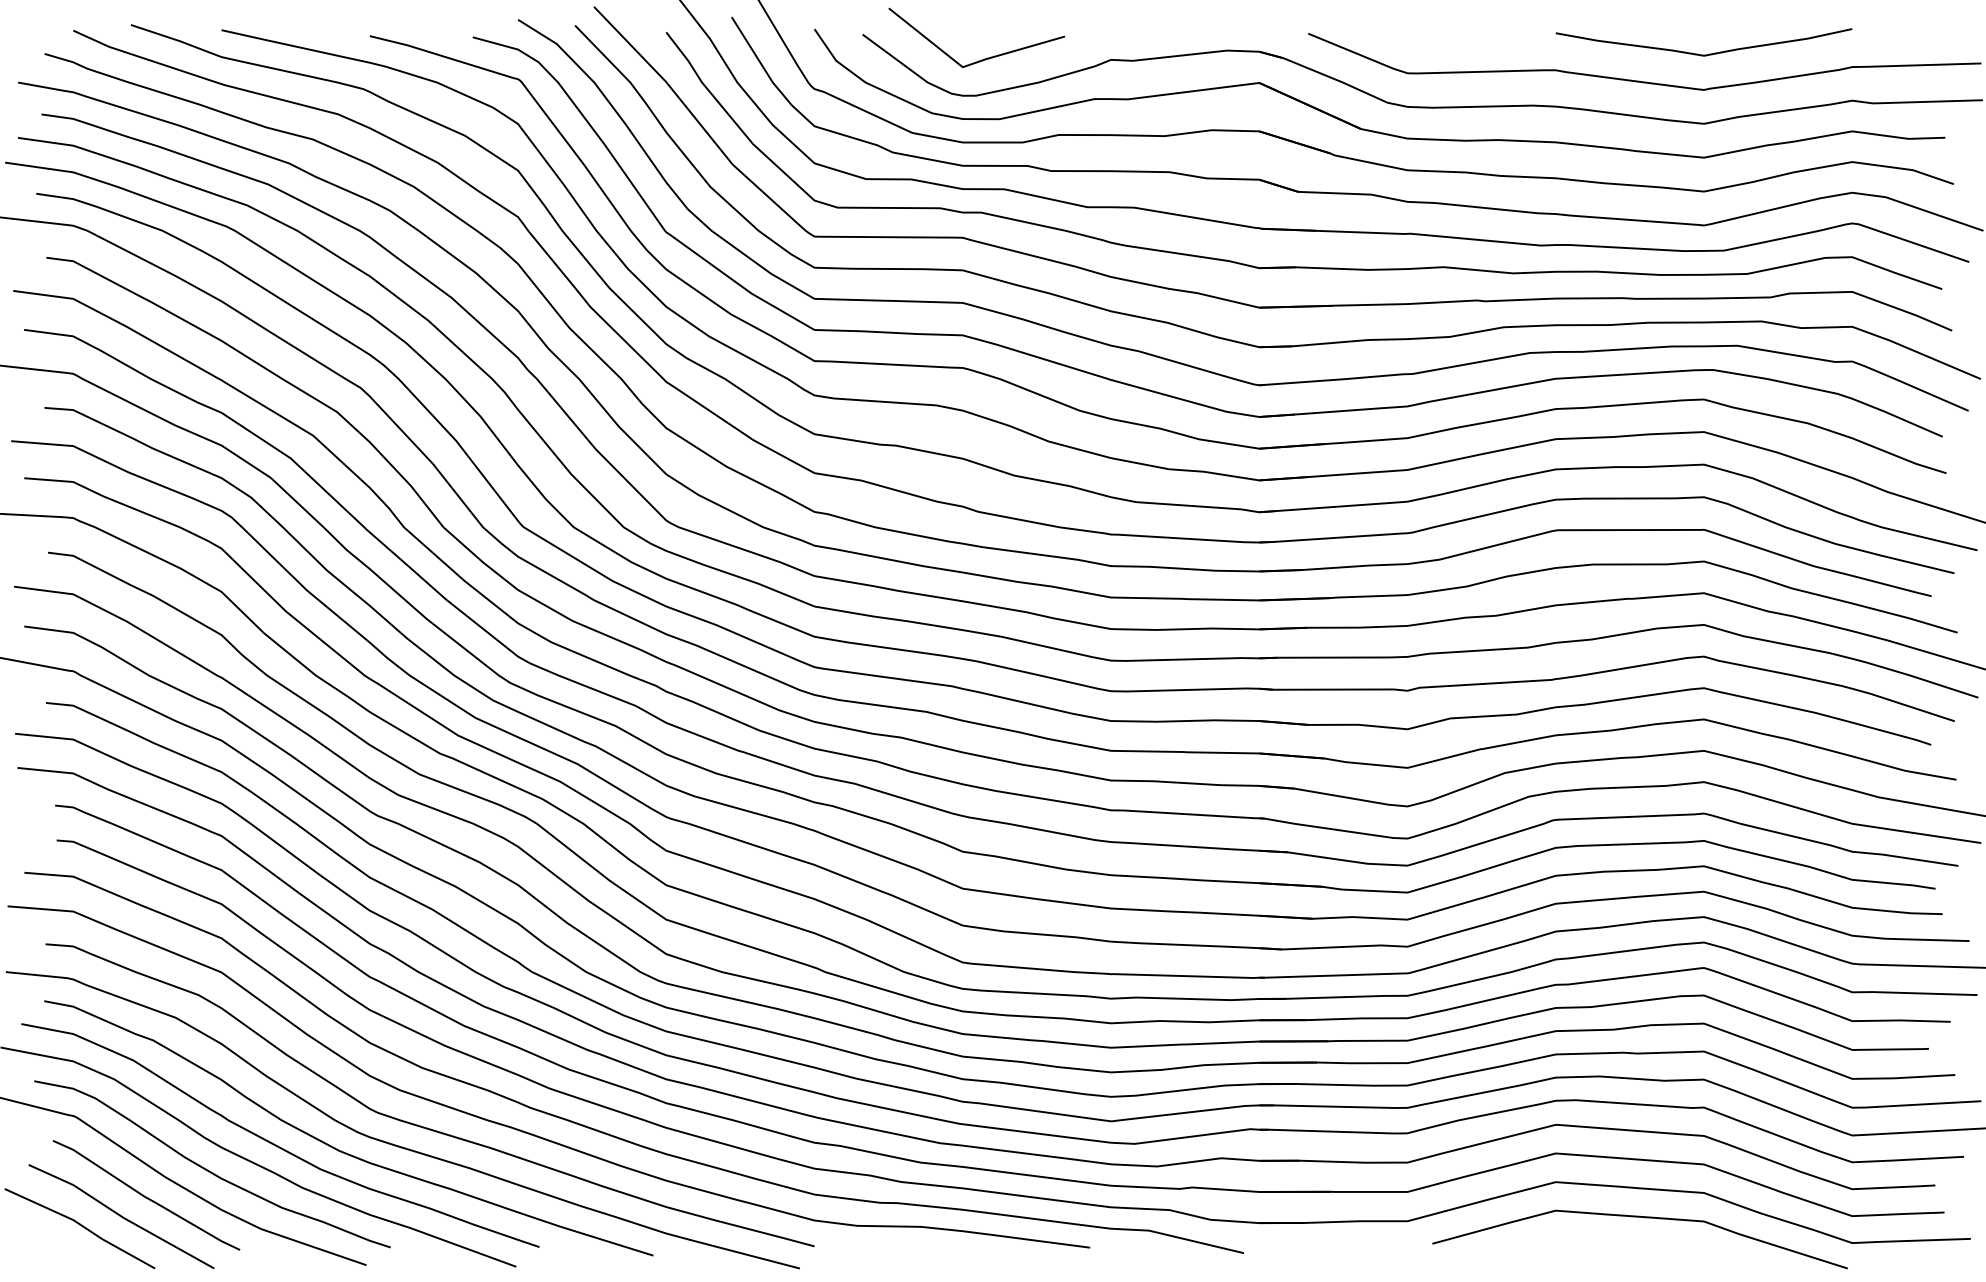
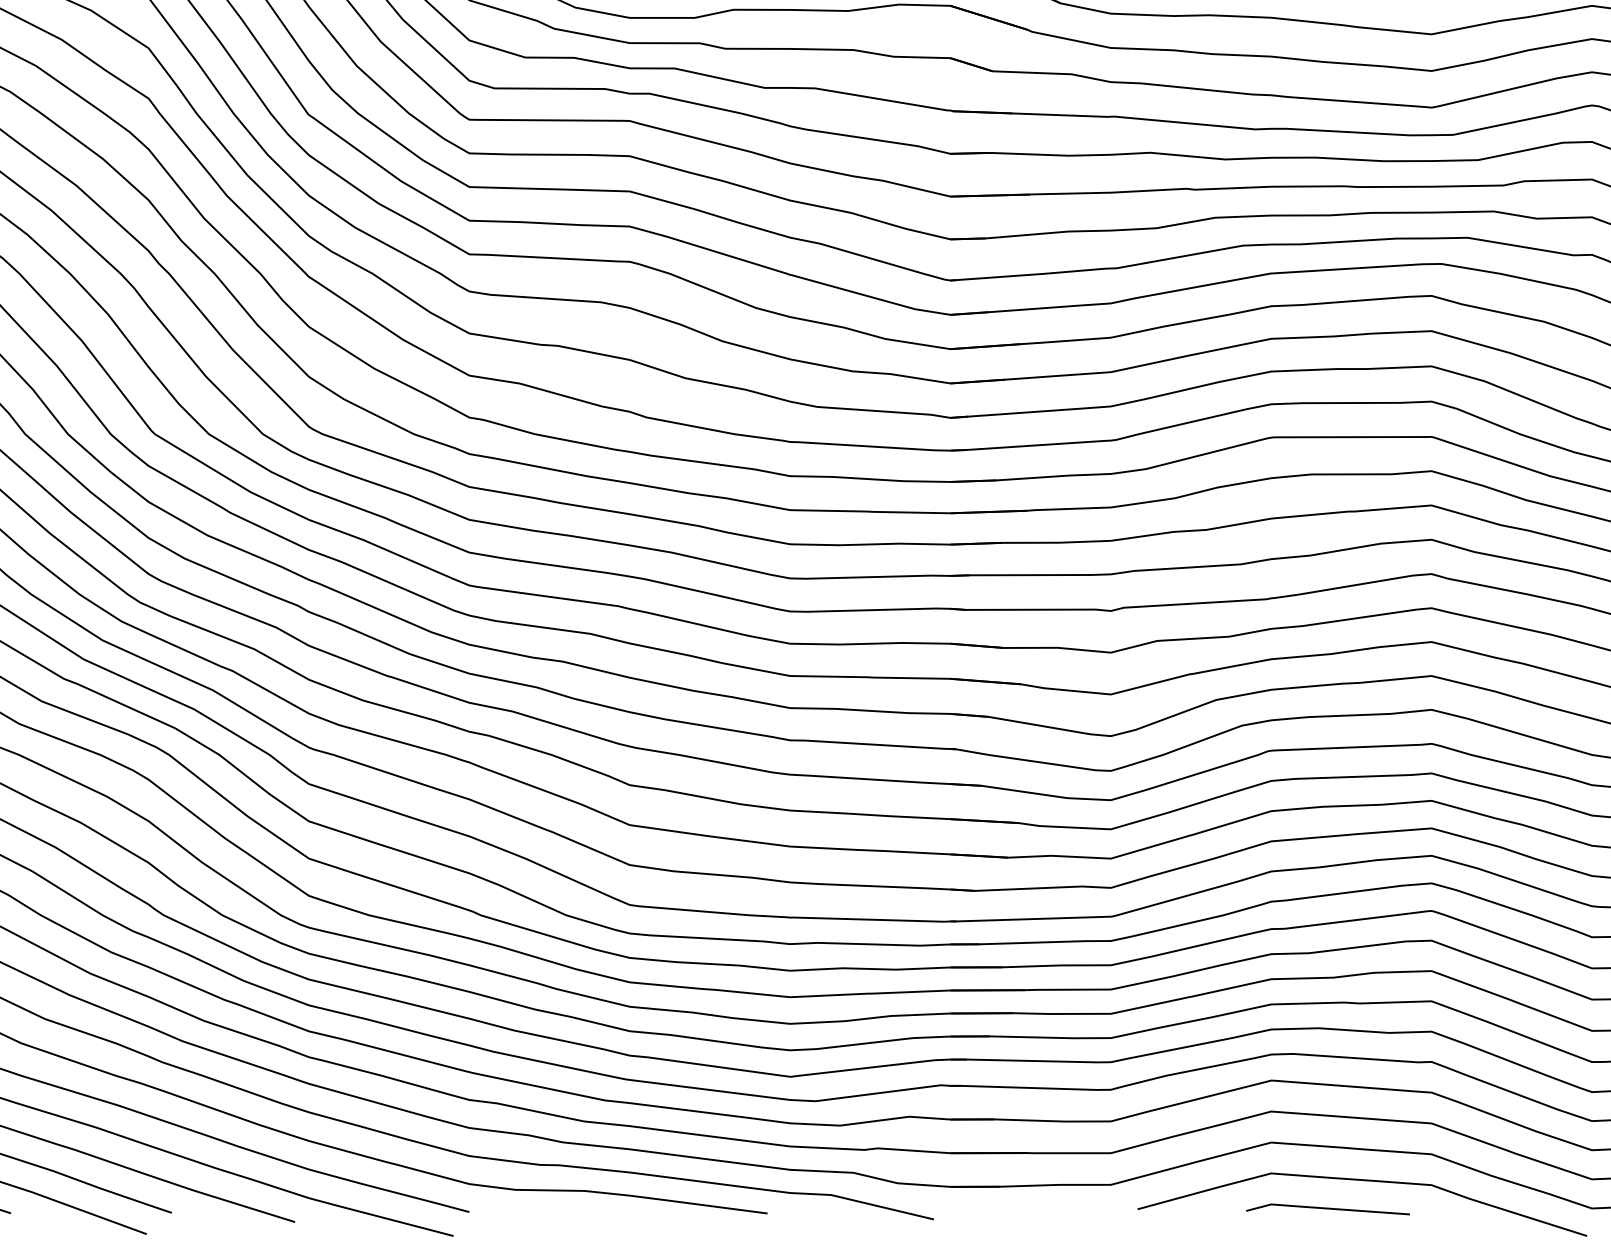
line: (1607, 1243) -> (1327, 1208), added

